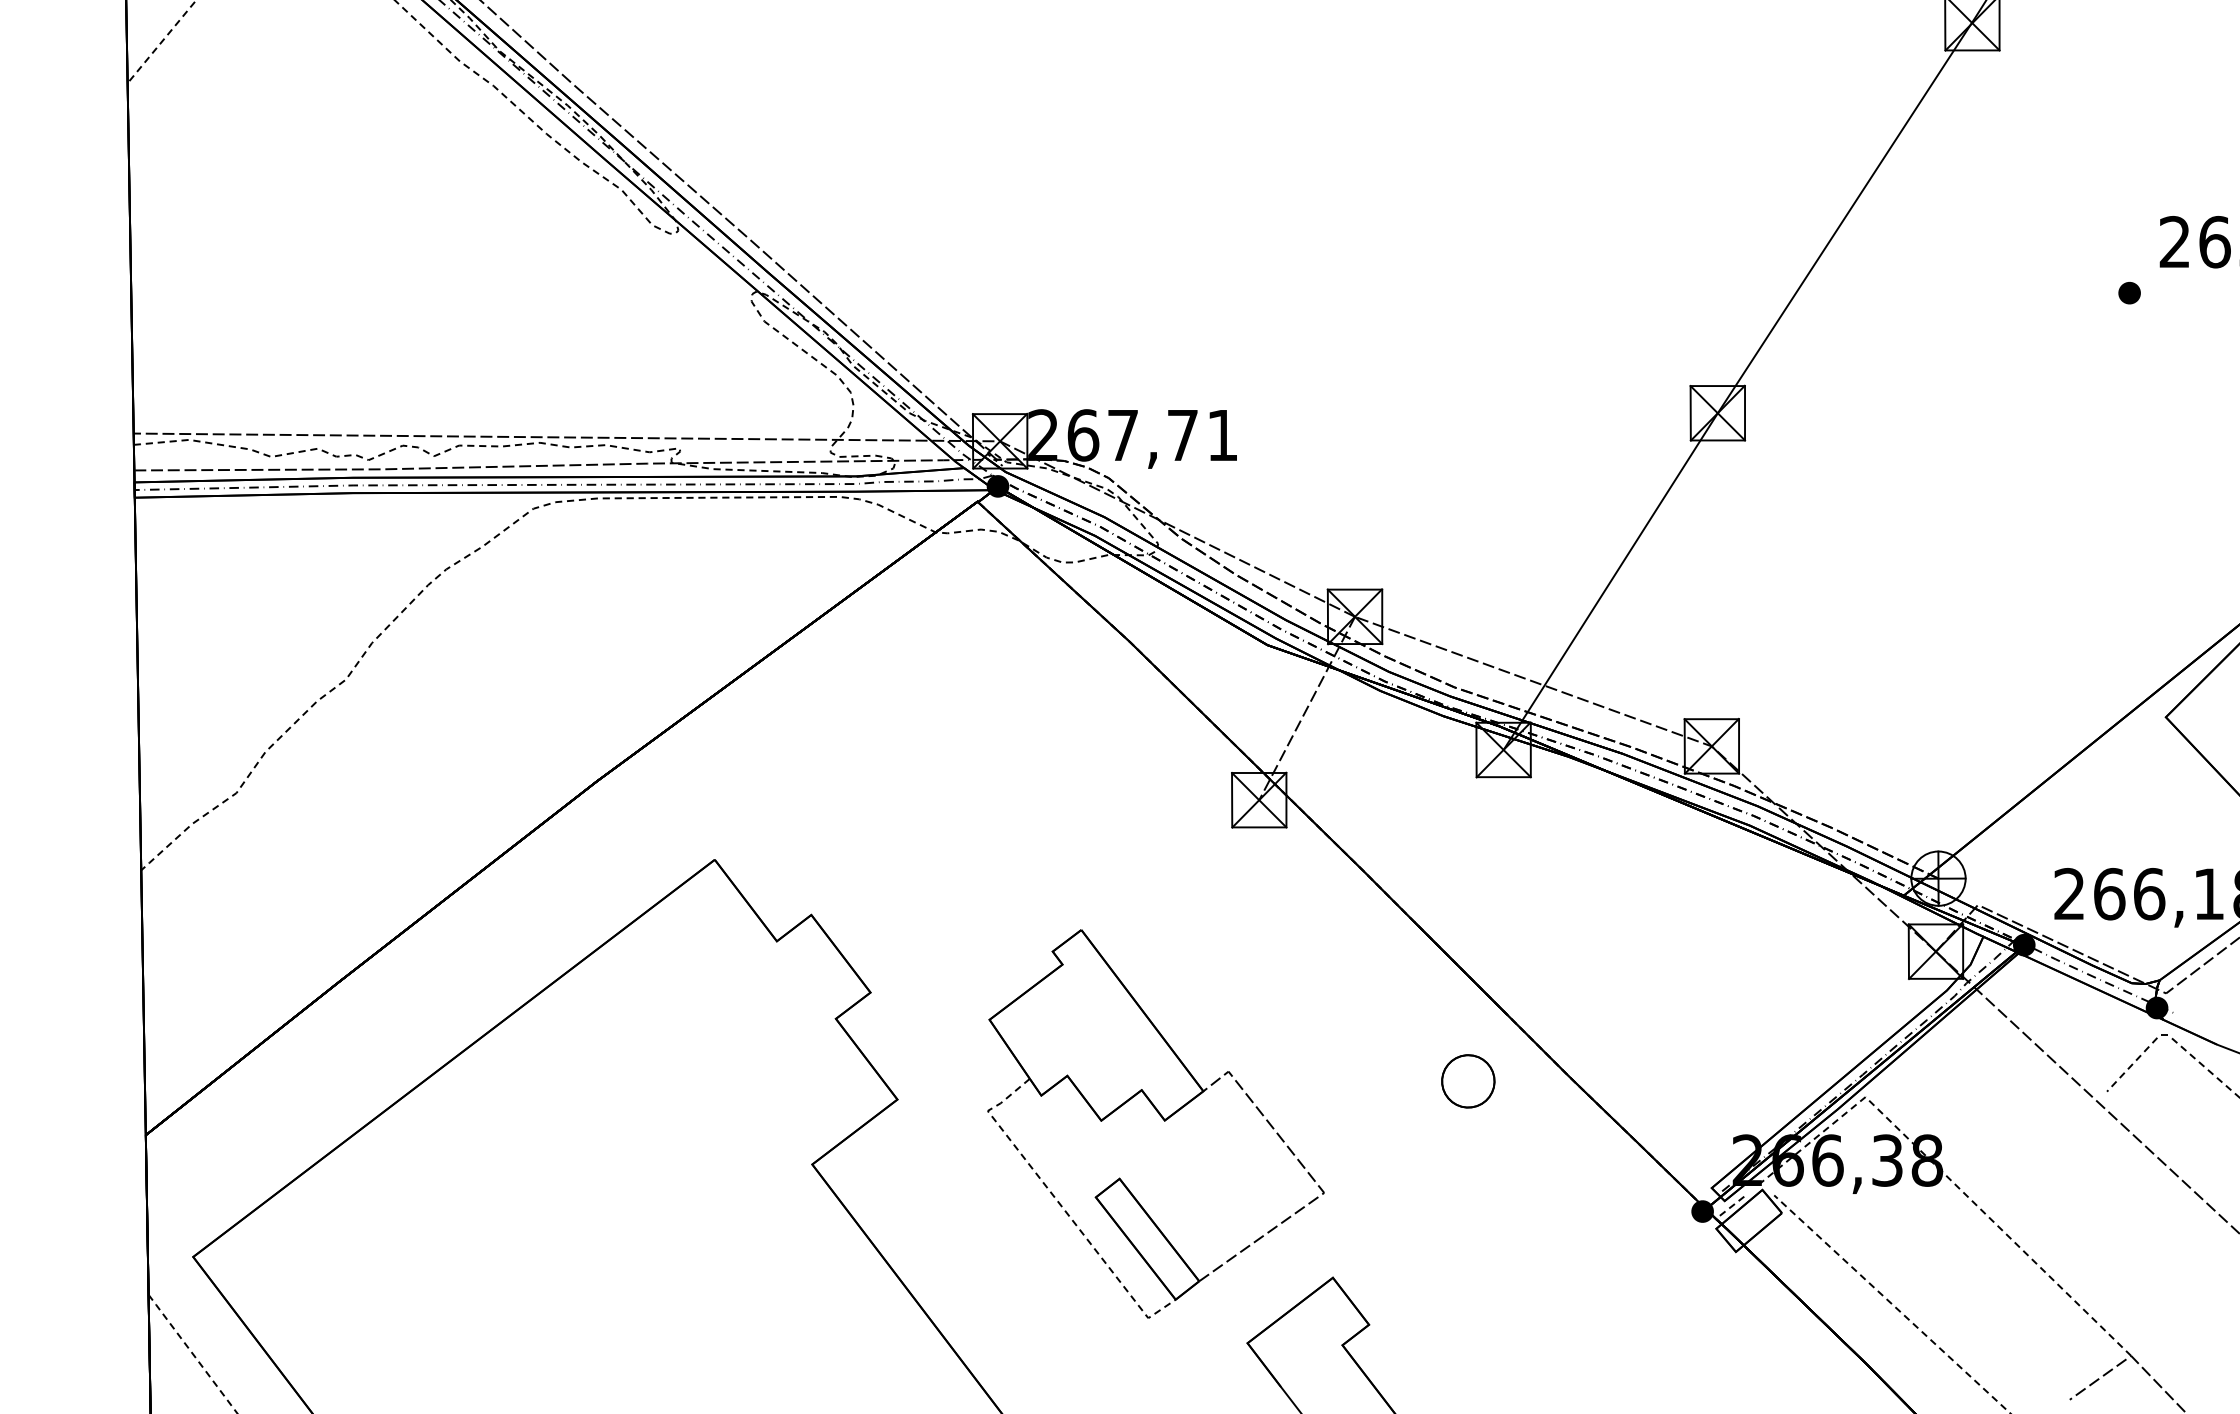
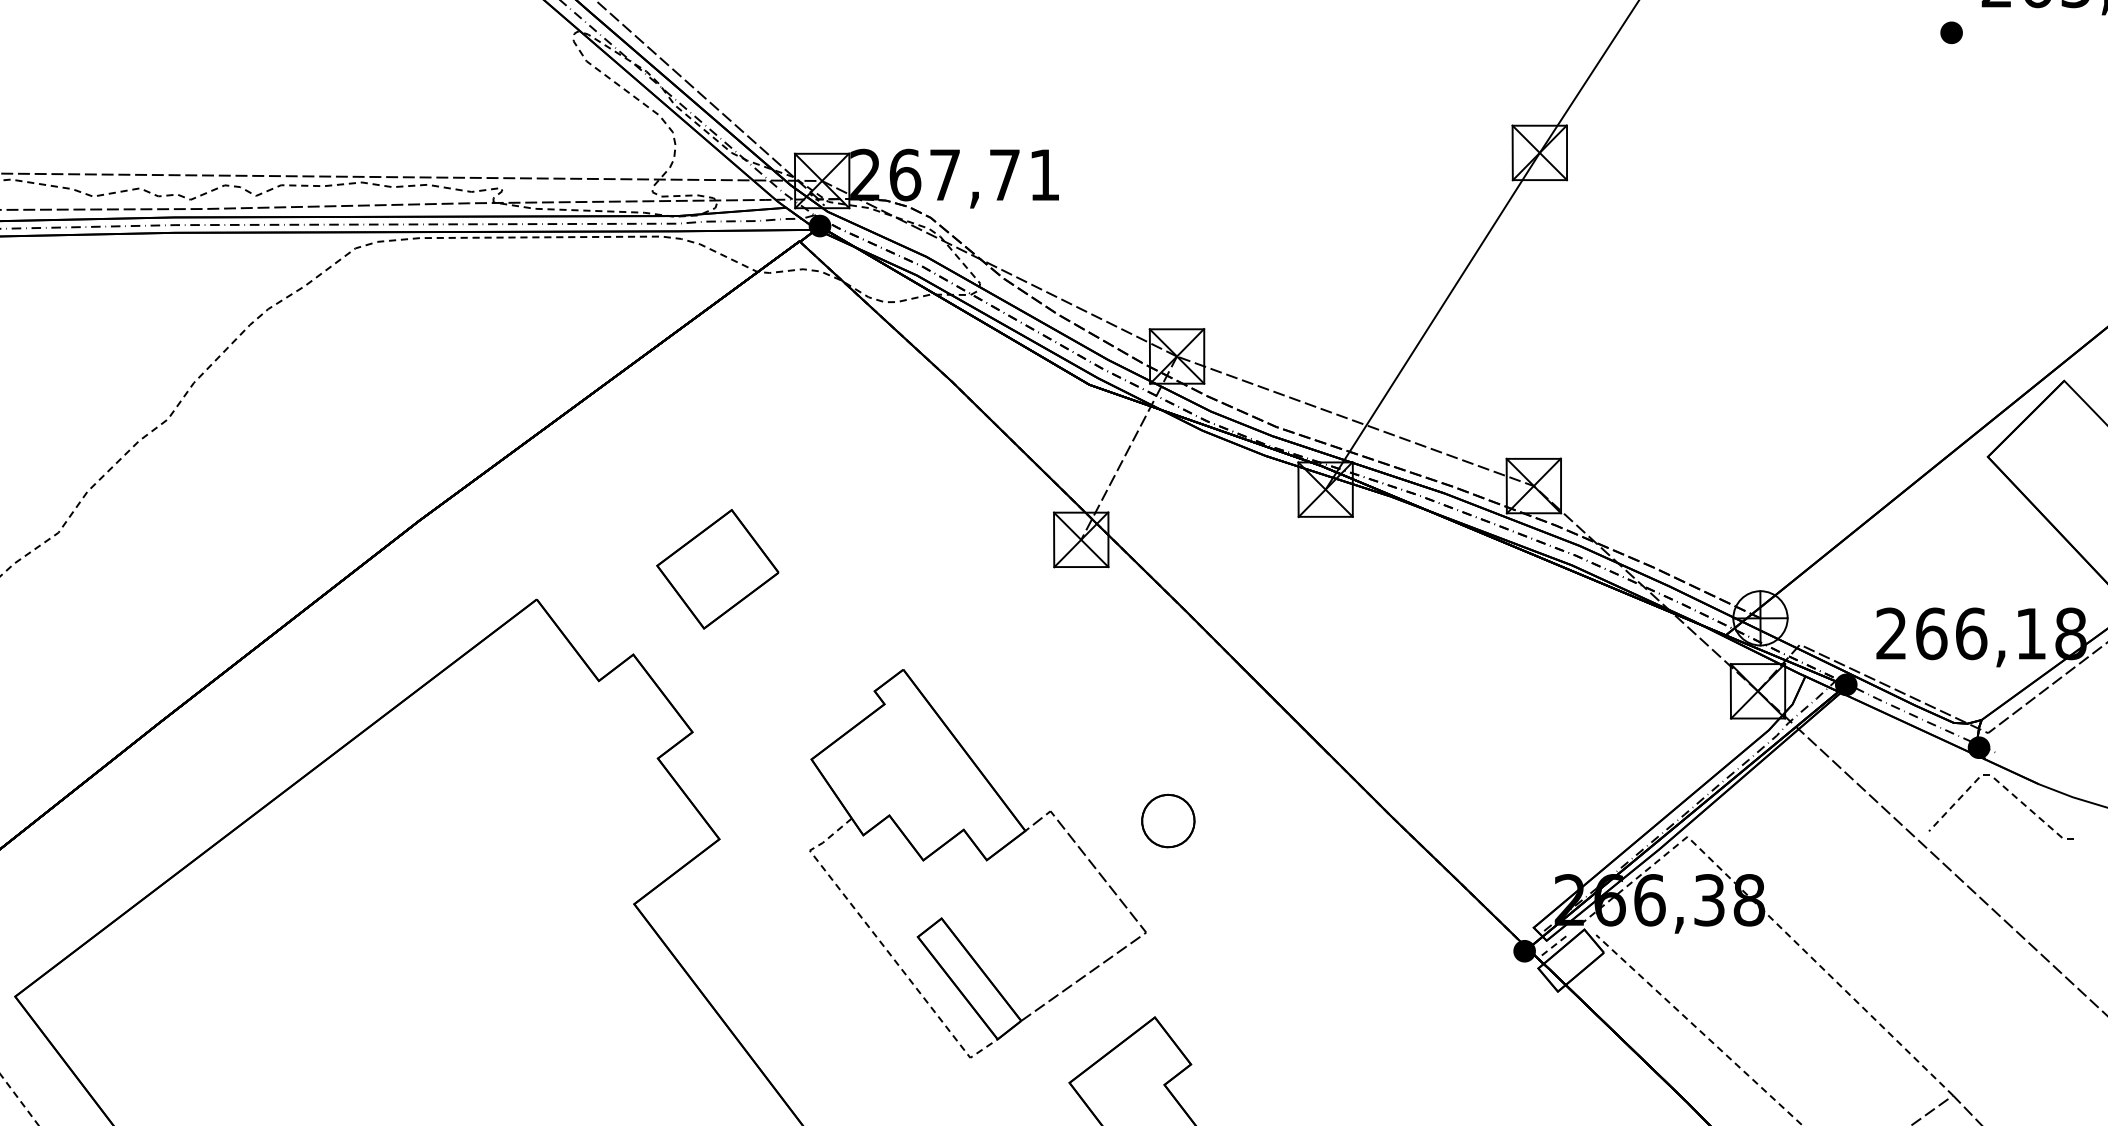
part: (895, 829) -> (717, 569), added
part: (1468, 1081) -> (1168, 821), moved

